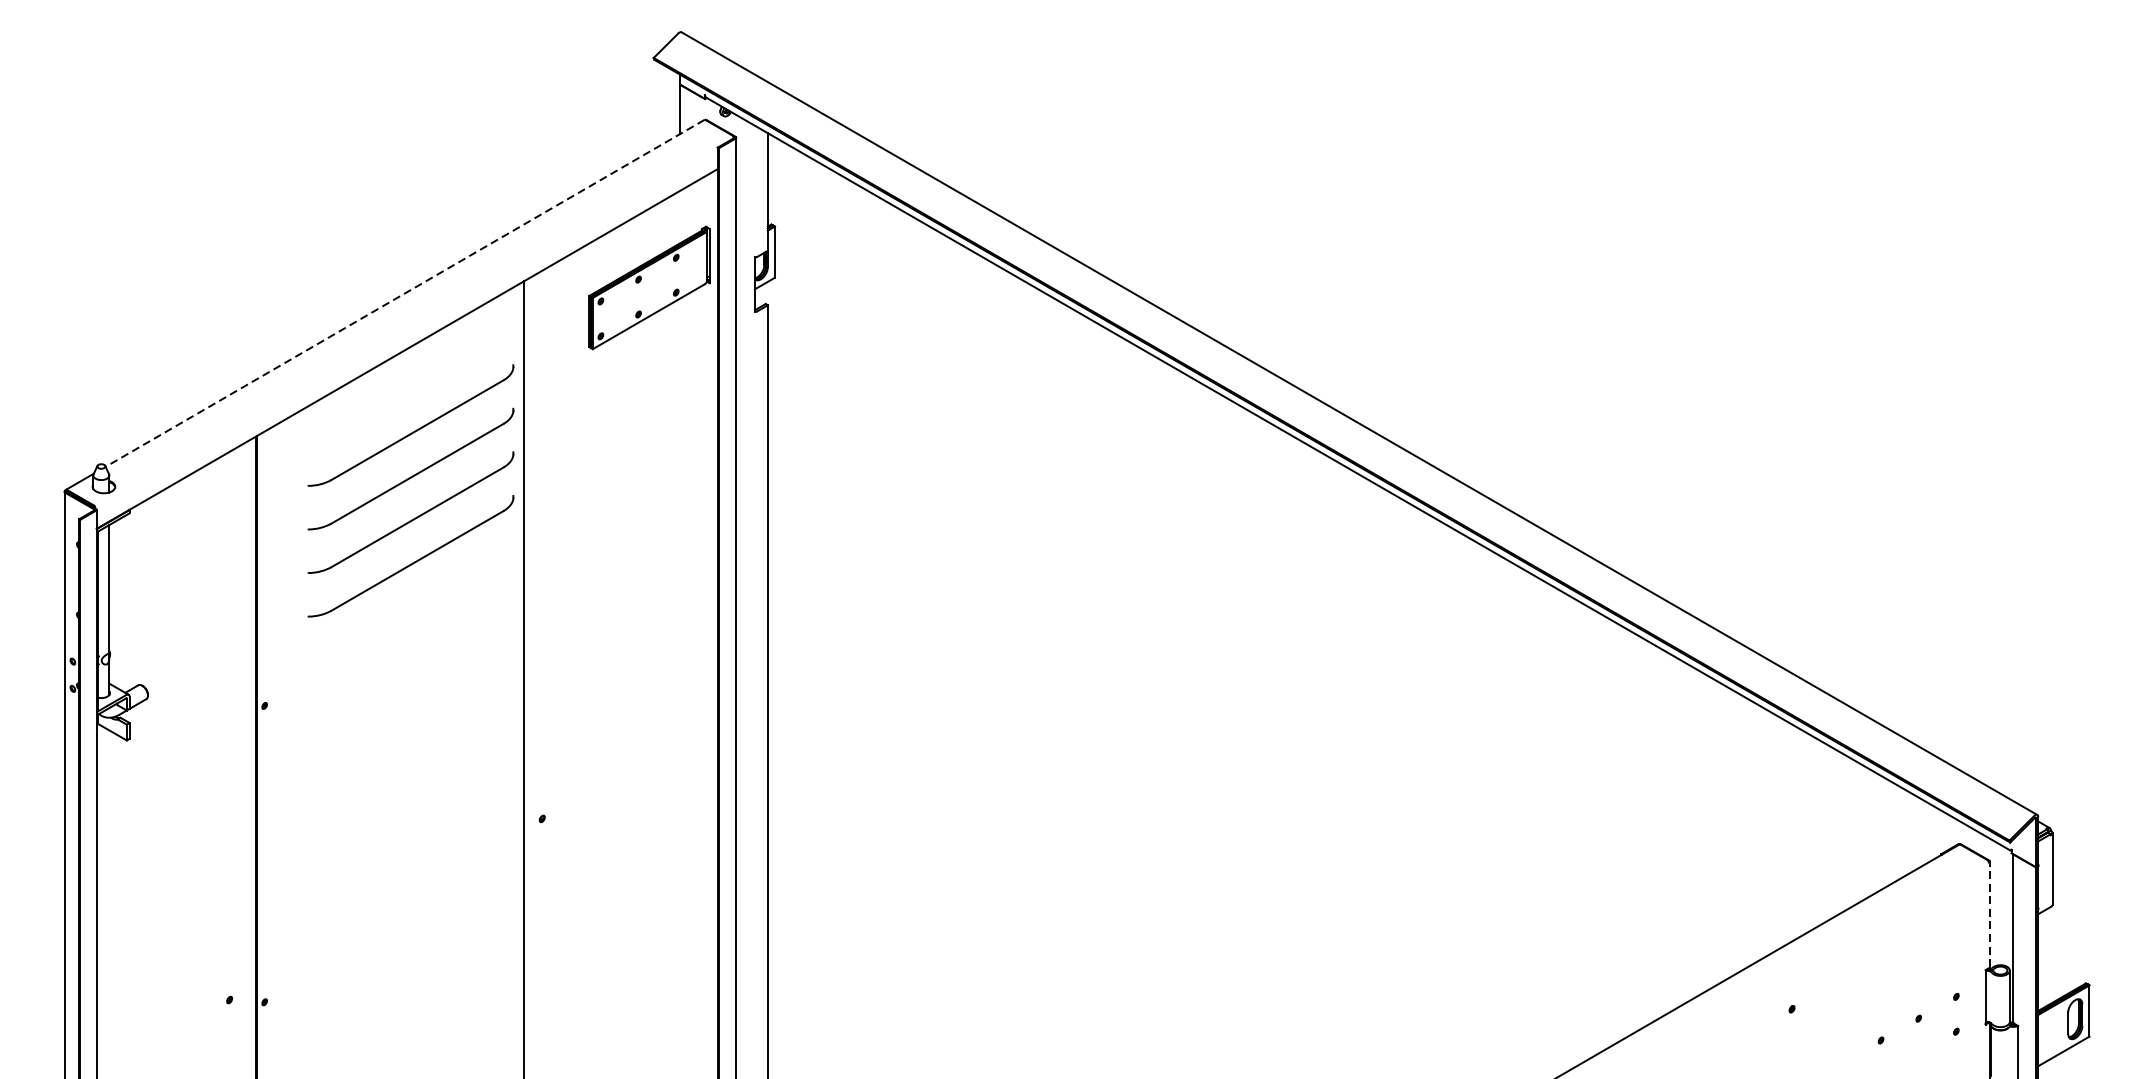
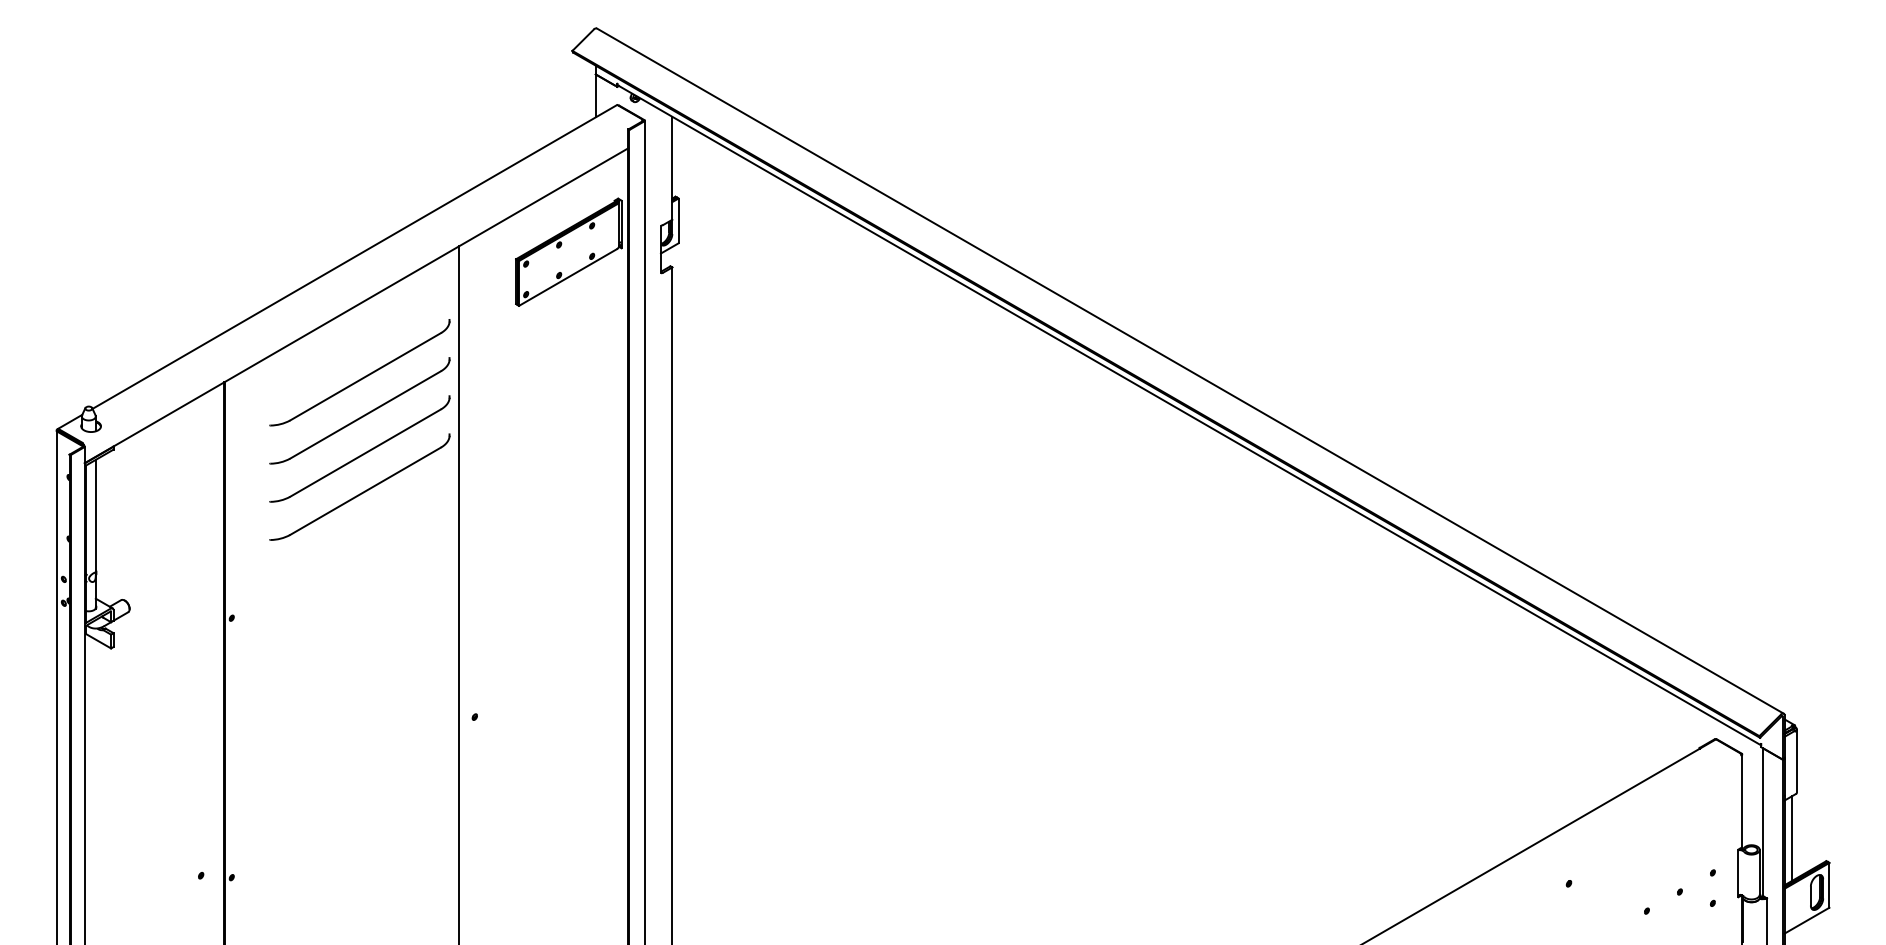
line: (404, 293) -> (354, 257), dashed -> solid
line: (1990, 914) -> (1742, 800), dashed -> solid
line: (2047, 957) -> (1792, 838), added

